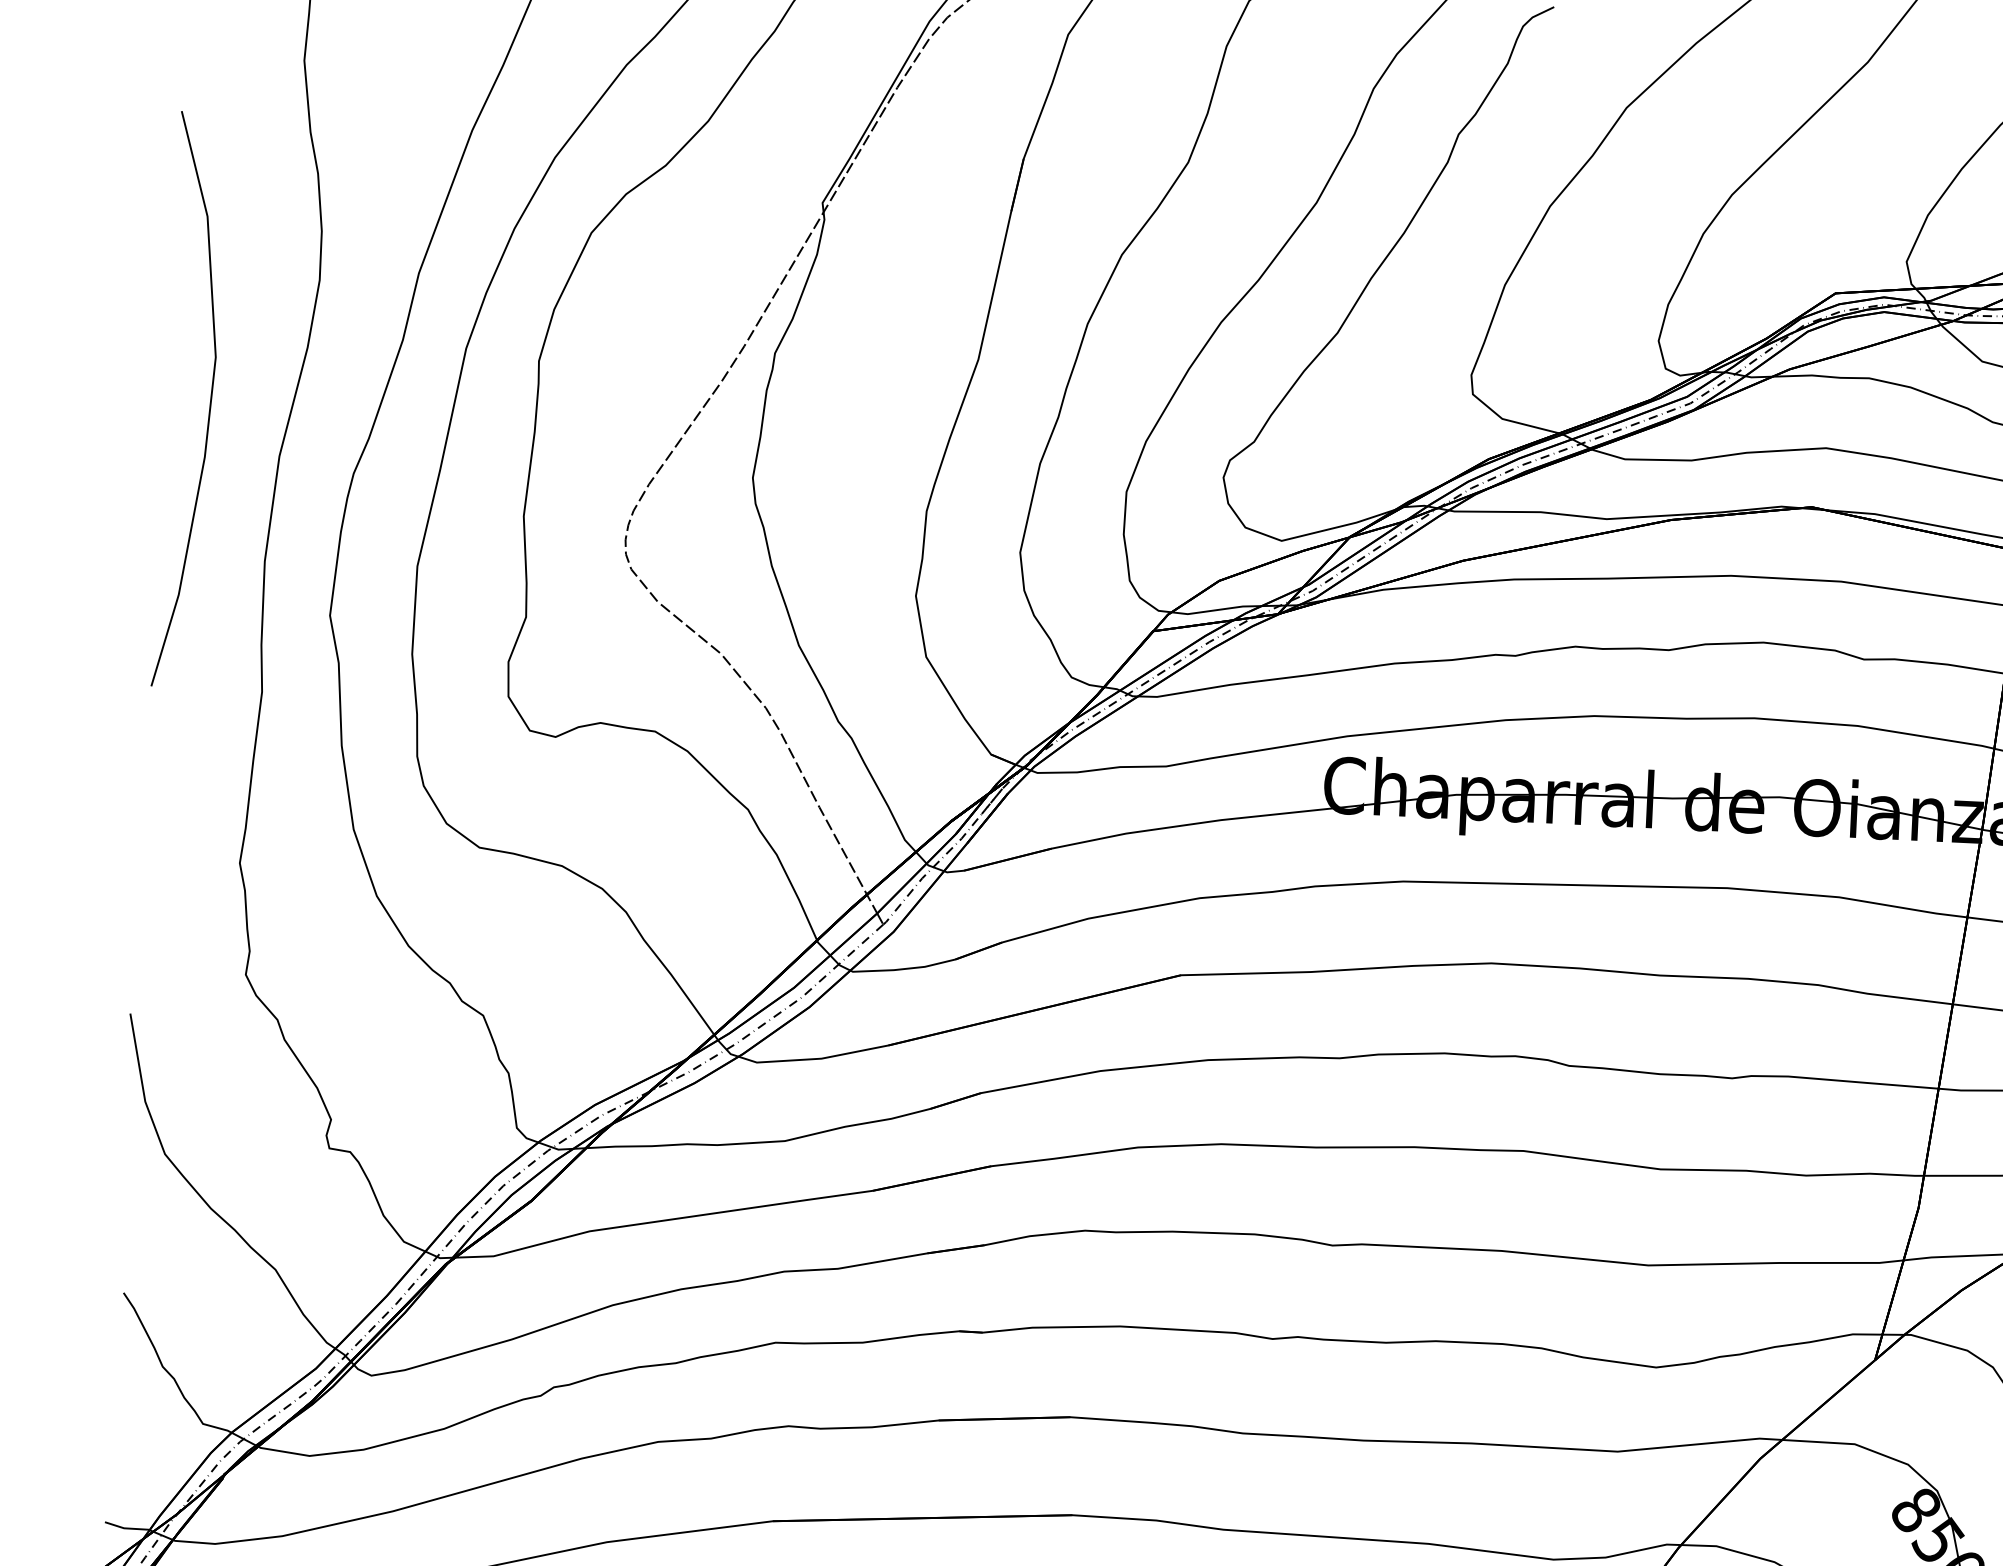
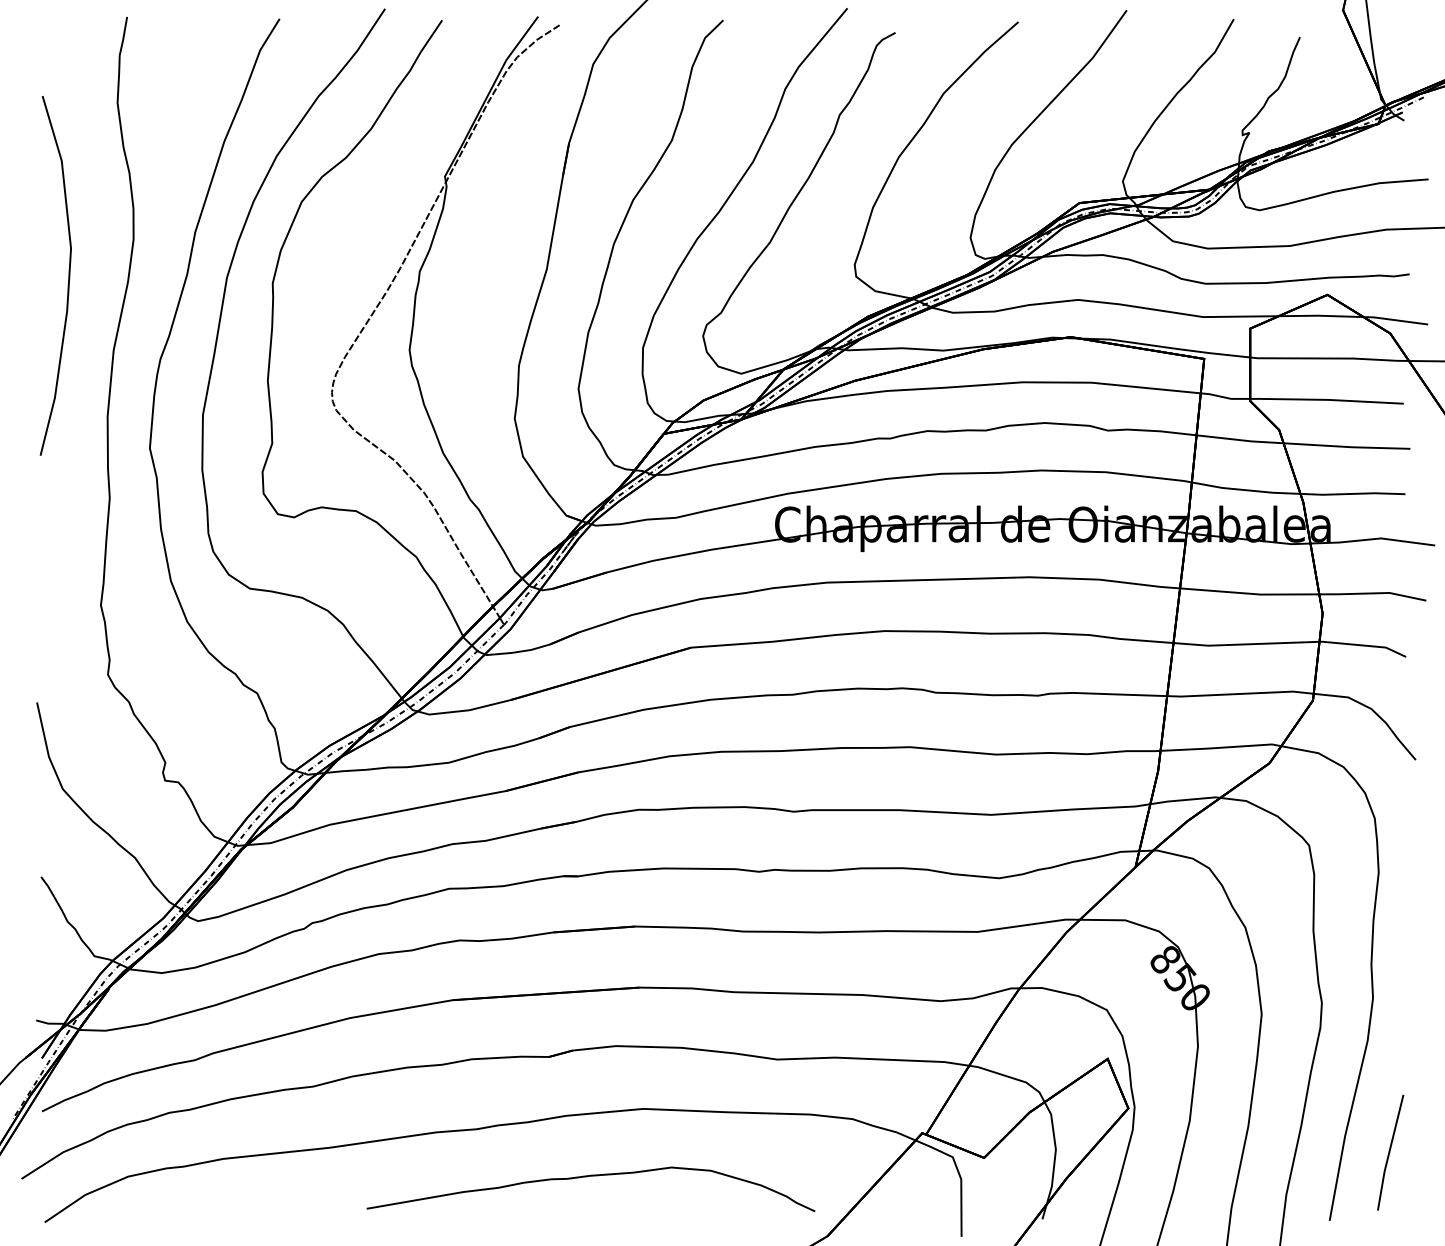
curve: (209, 400) -> (68, 275), moved

